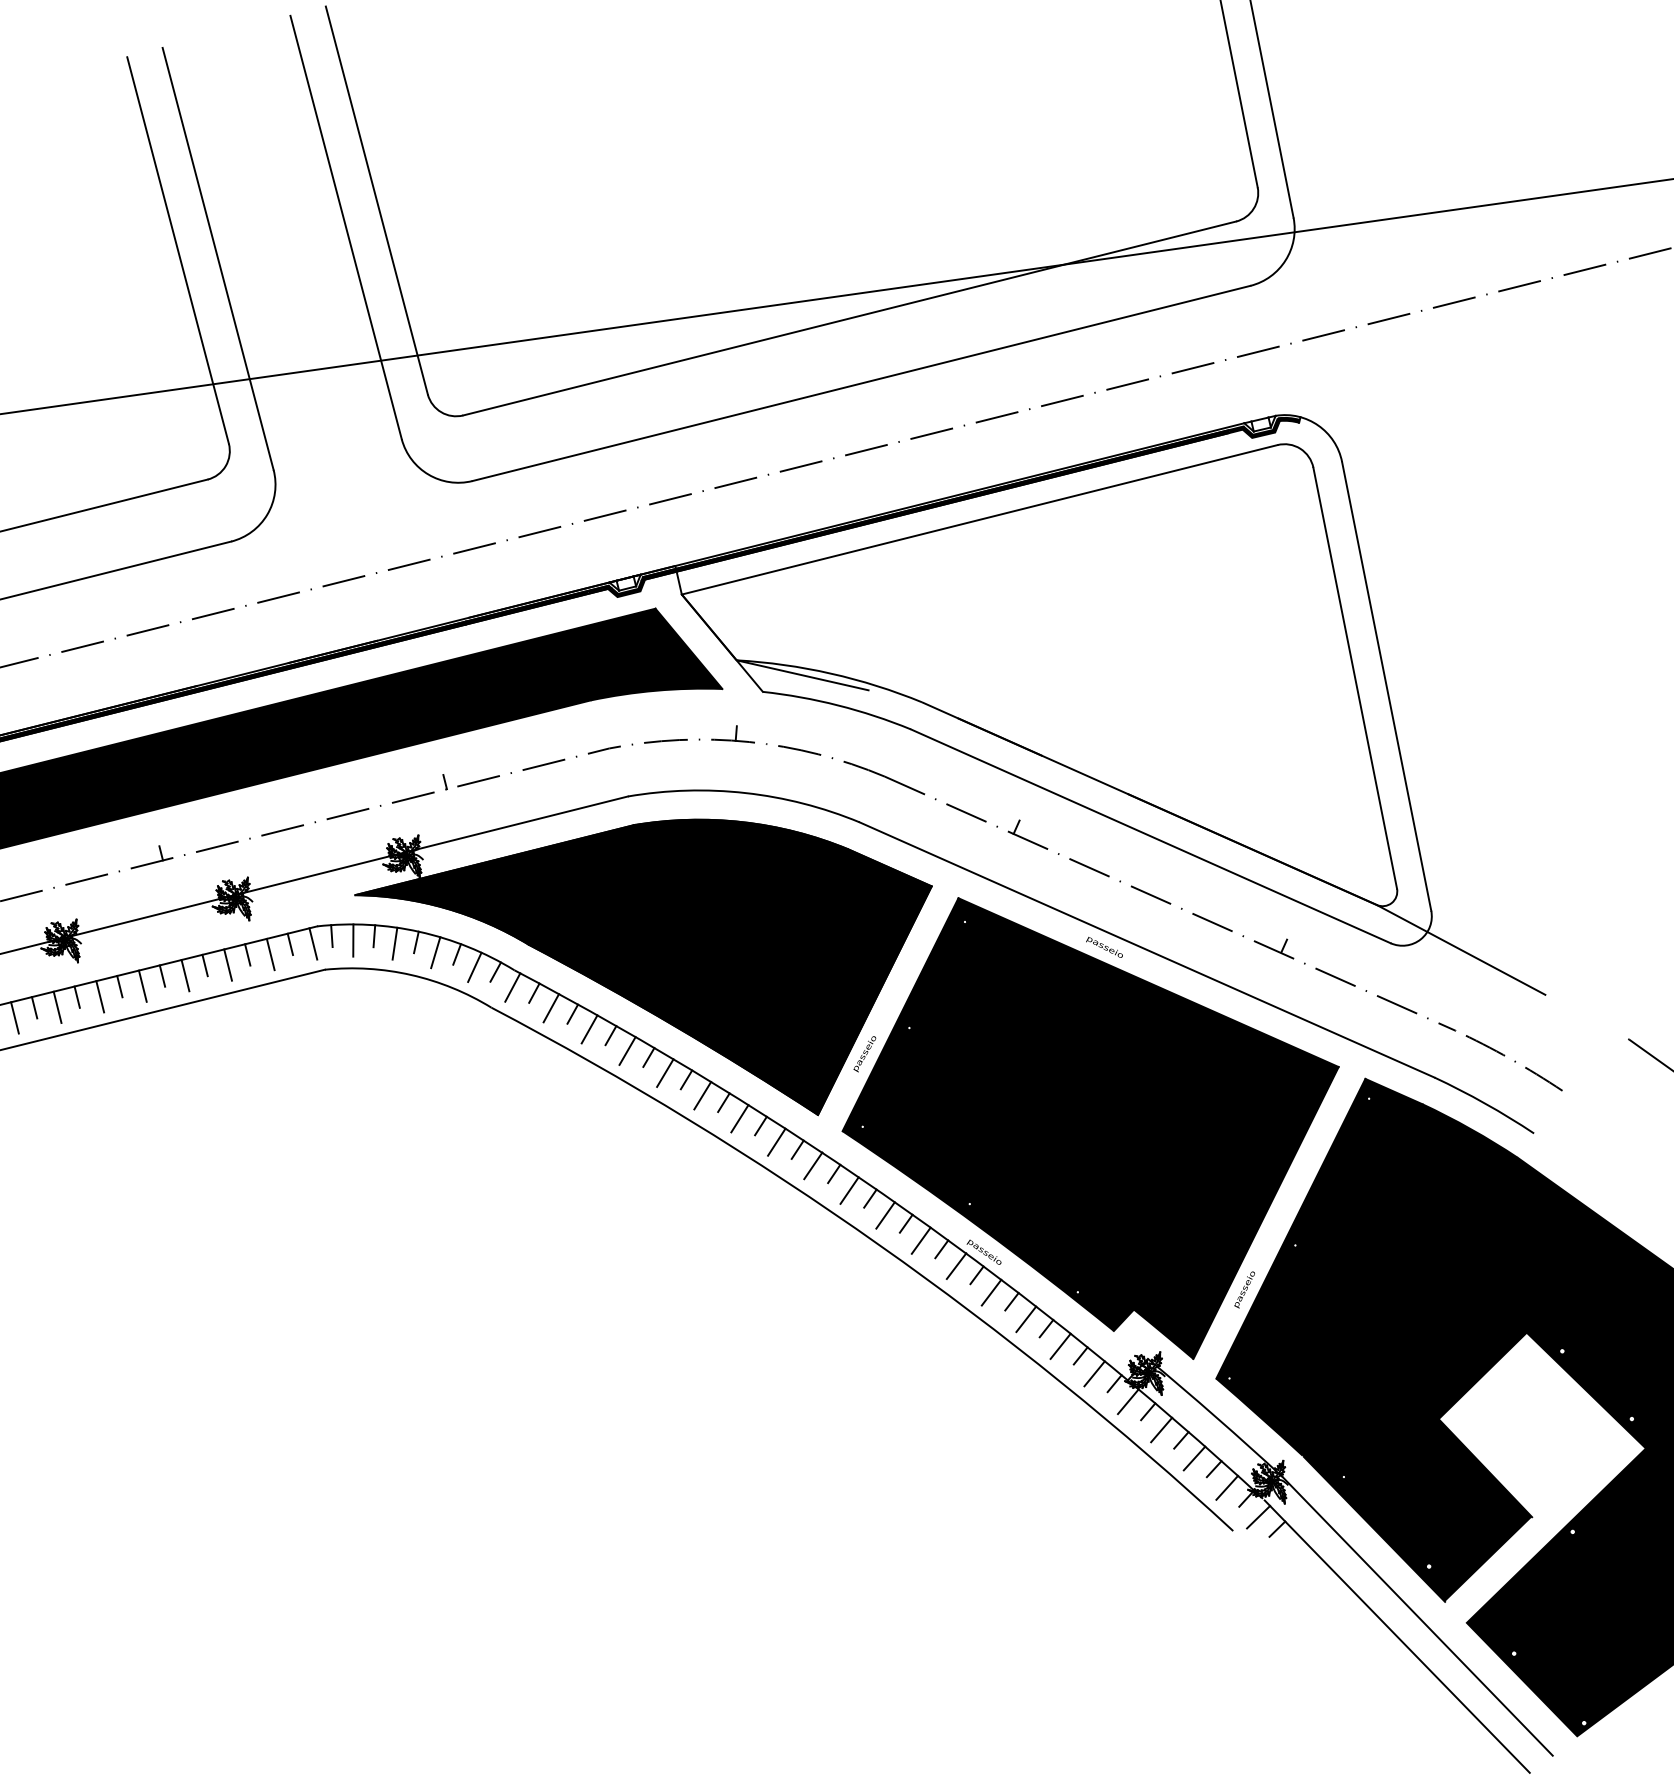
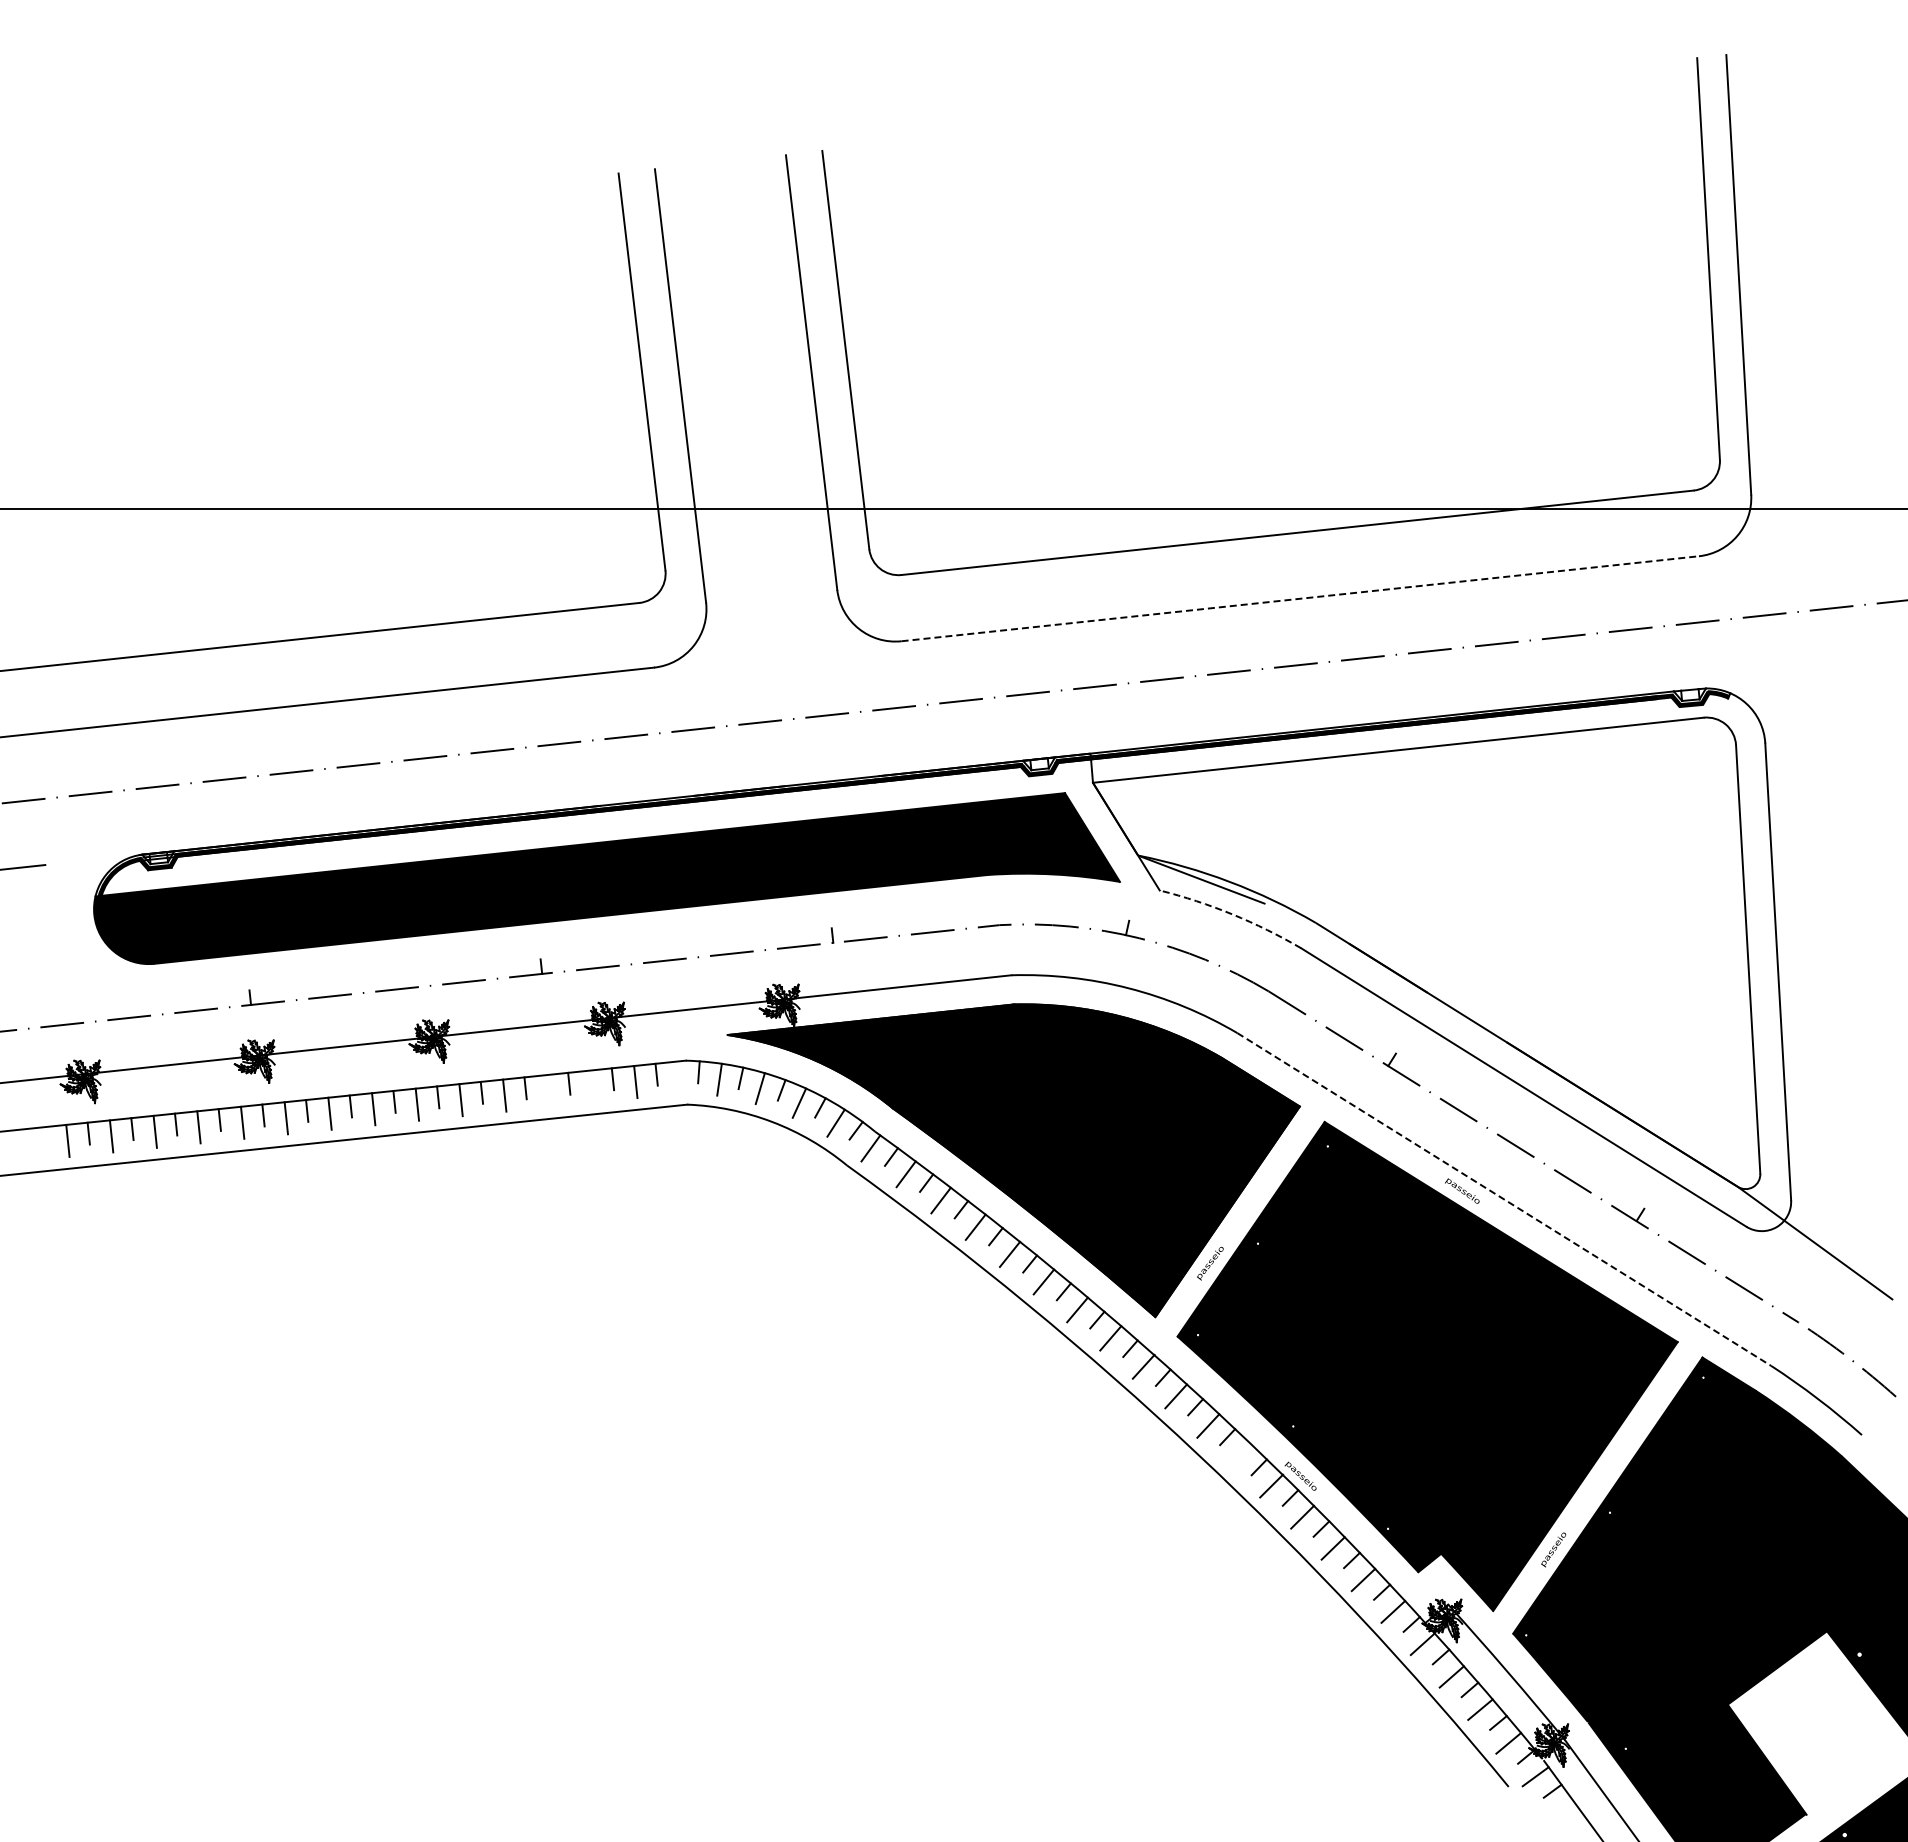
line: (861, 383) -> (1300, 598), solid -> dashed
arc: (838, 705) -> (1232, 914), solid -> dashed
line: (313, 943) -> (679, 1077), removed
line: (1147, 949) -> (1504, 1199), solid -> dashed
line: (227, 965) -> (591, 1086), removed
line: (185, 976) -> (548, 1091), removed
line: (921, 1240) -> (1240, 1455), removed

